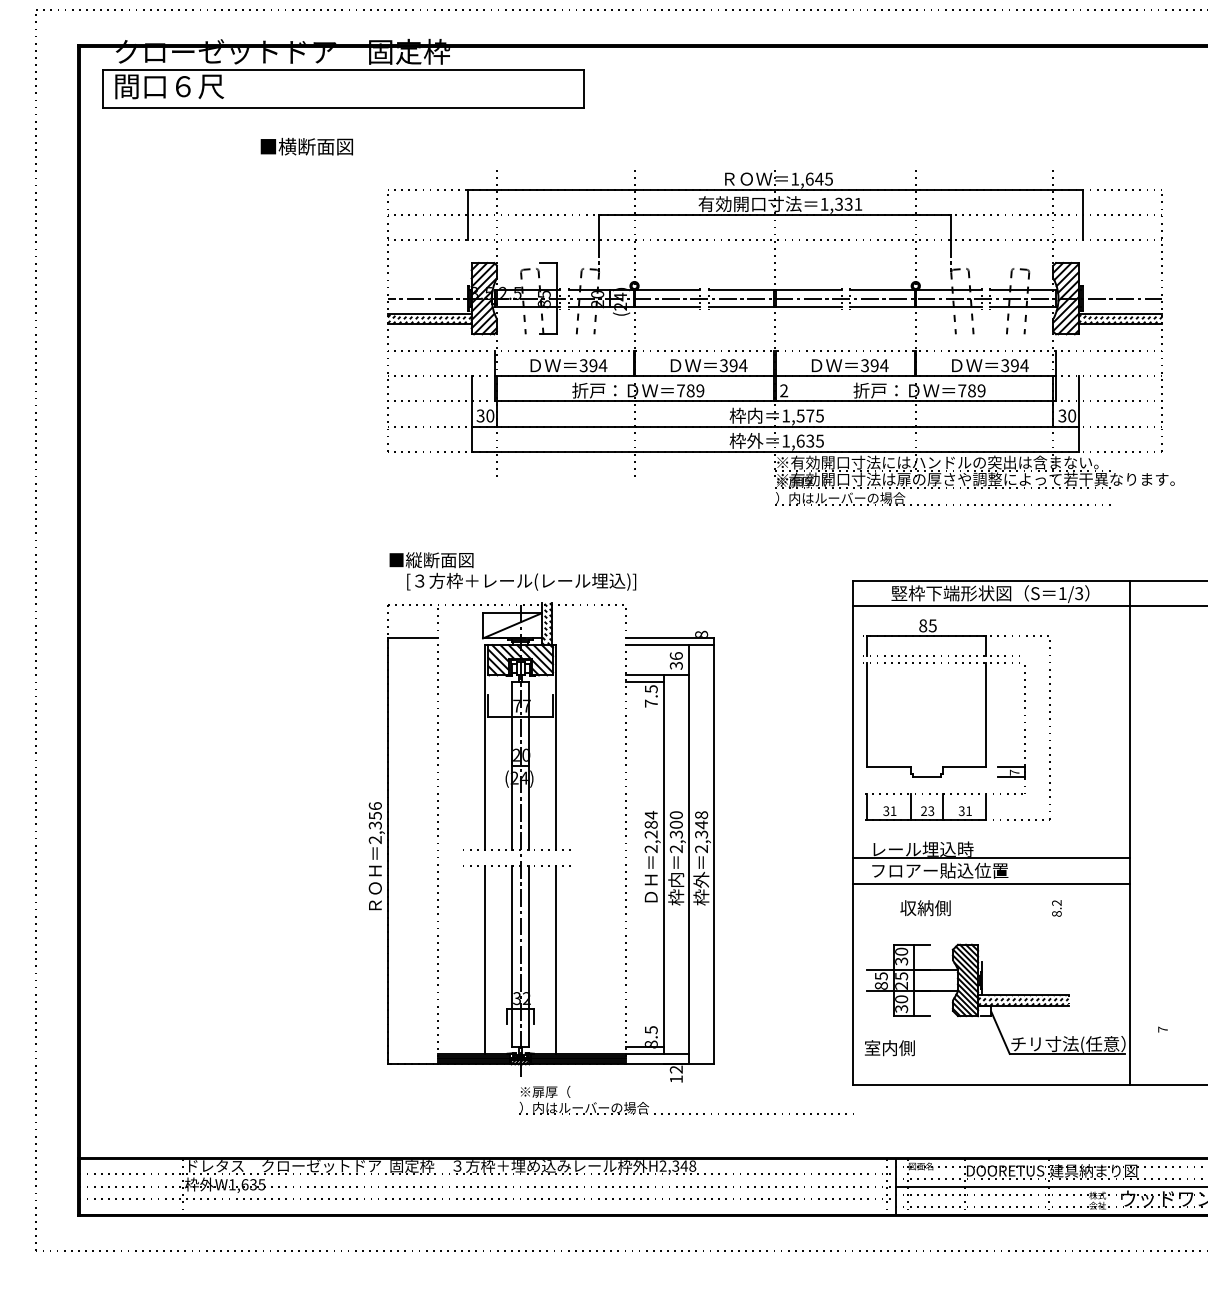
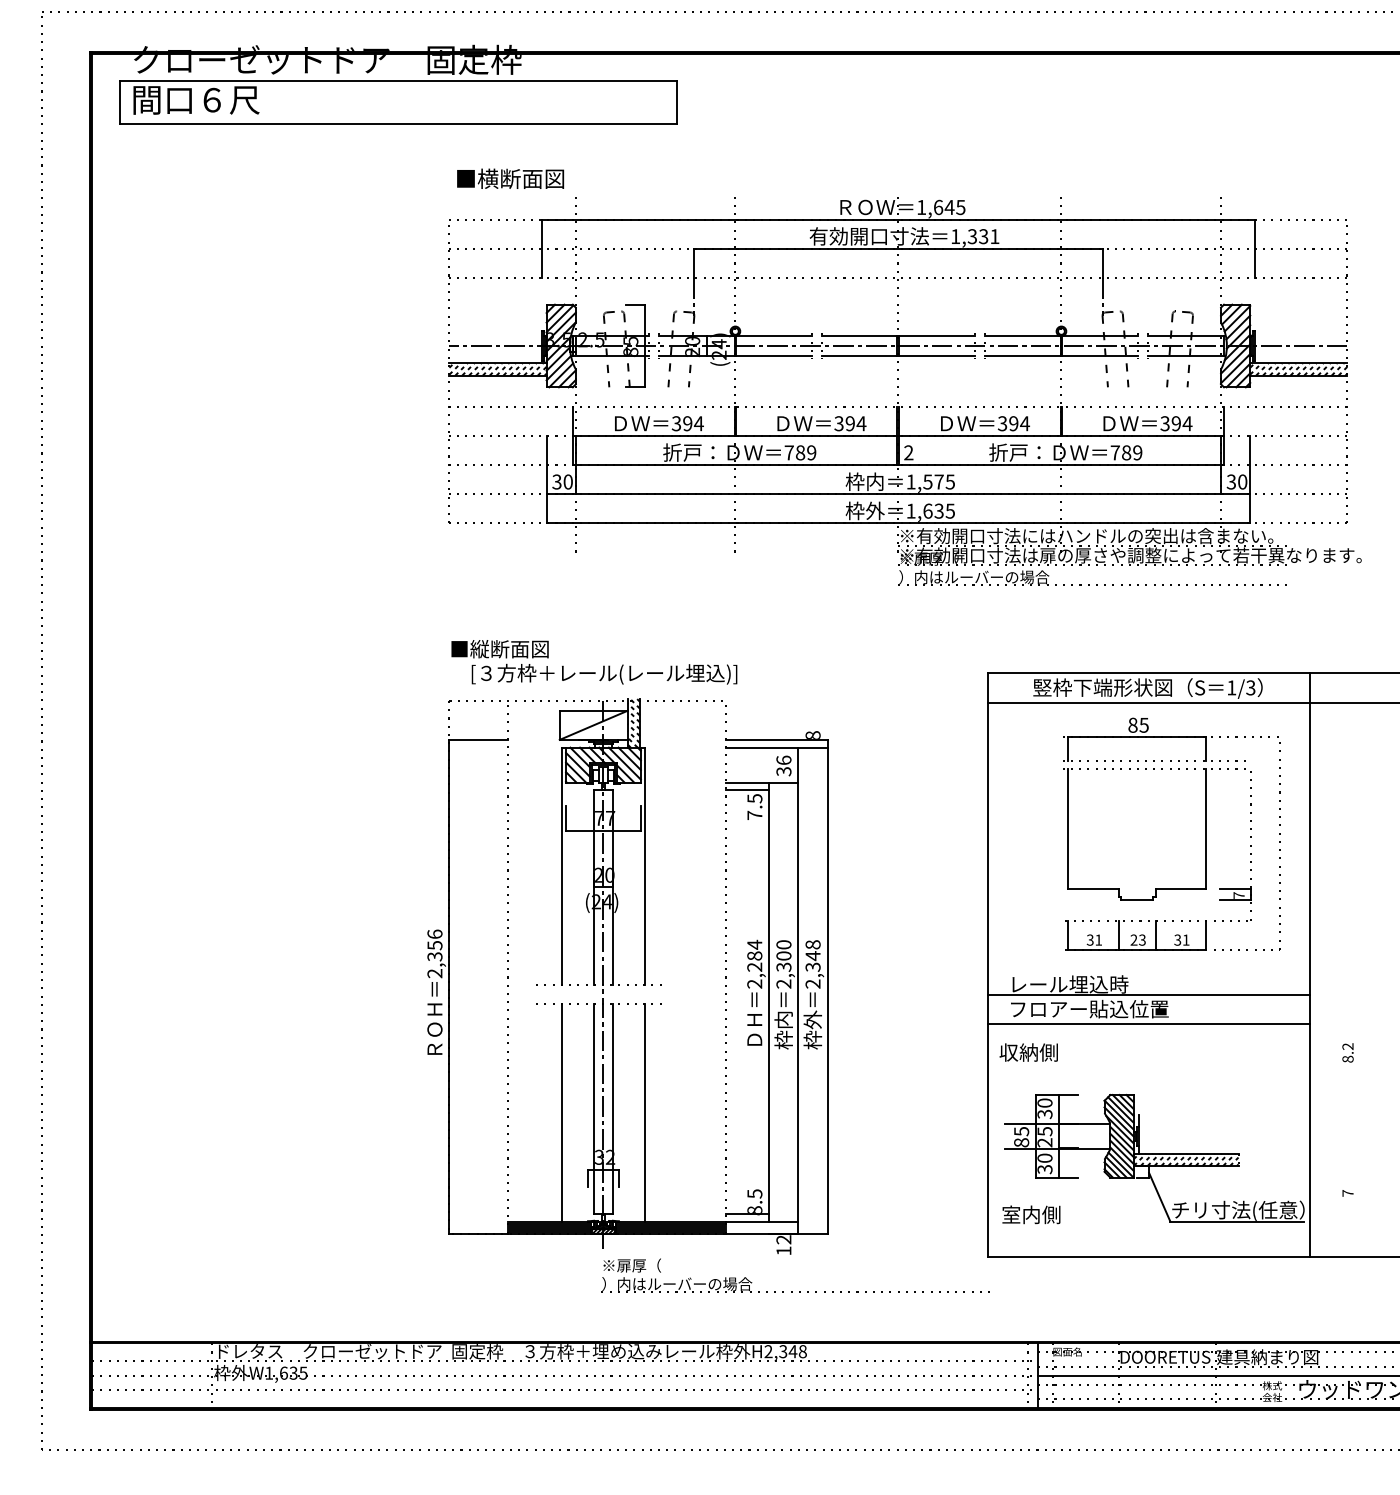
text: (306, 146) -> (510, 178), moved
part: (985, 719) -> (1205, 833), moved
text: (925, 908) -> (1028, 1052), moved
text: (1056, 908) -> (1347, 1052), moved

